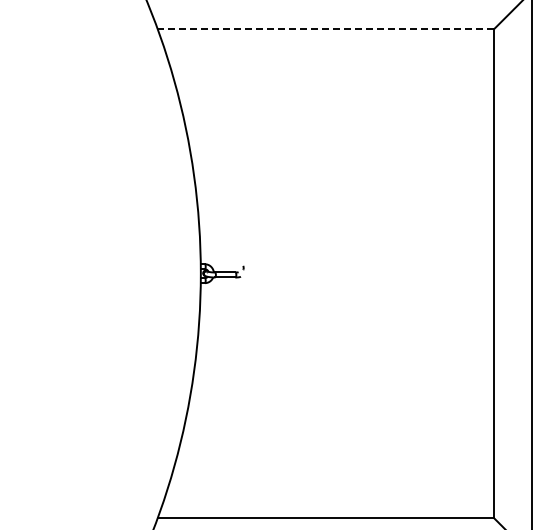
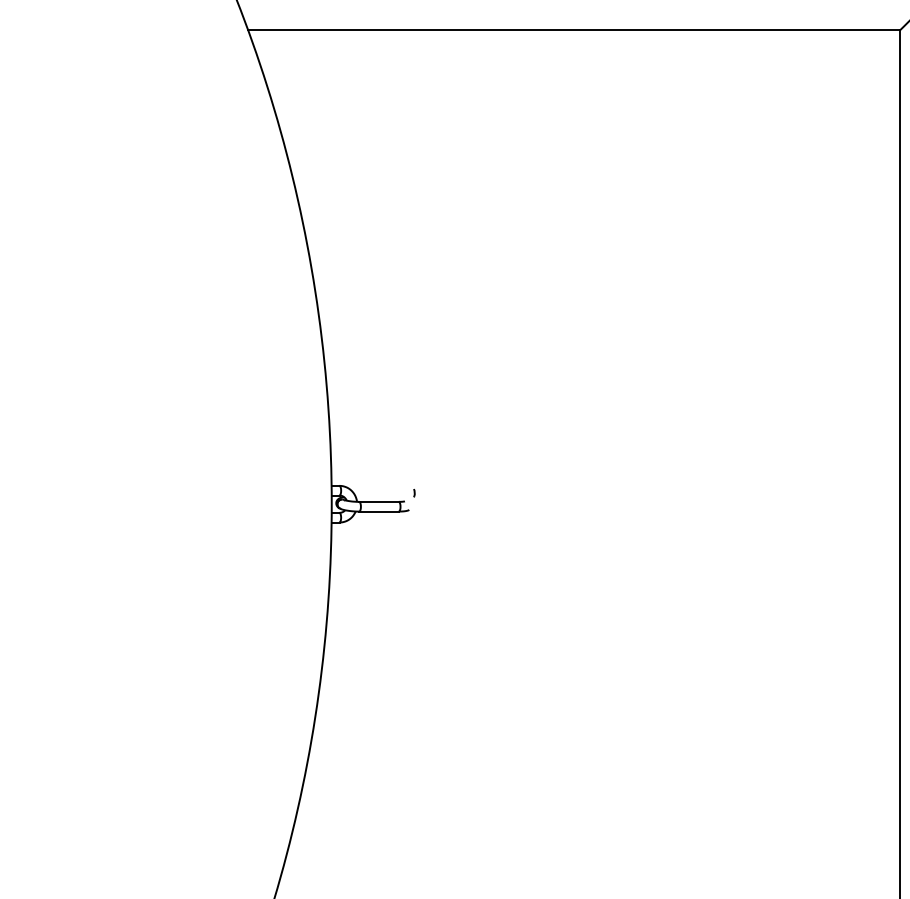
line: (325, 29) -> (573, 30), dashed -> solid

